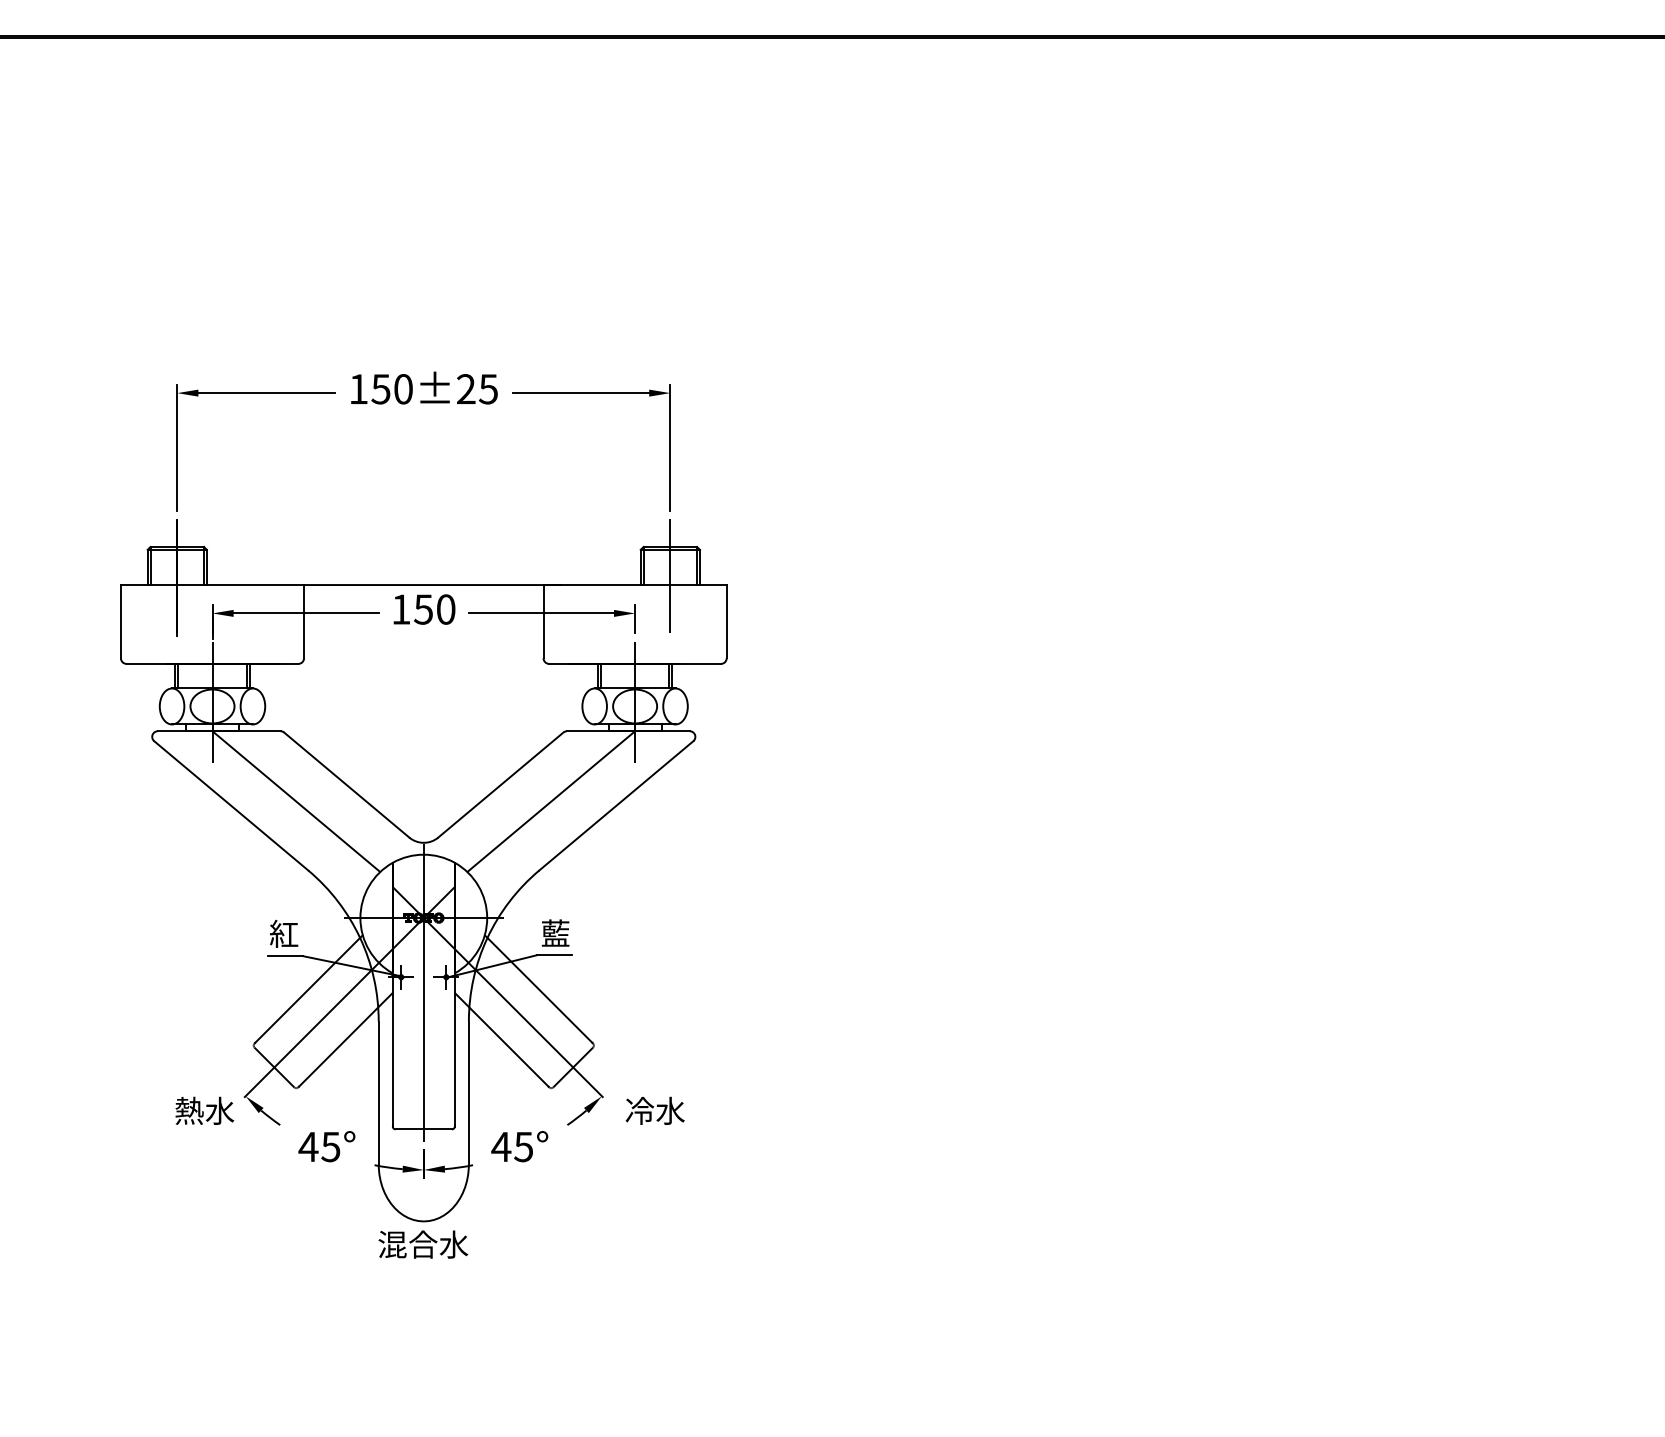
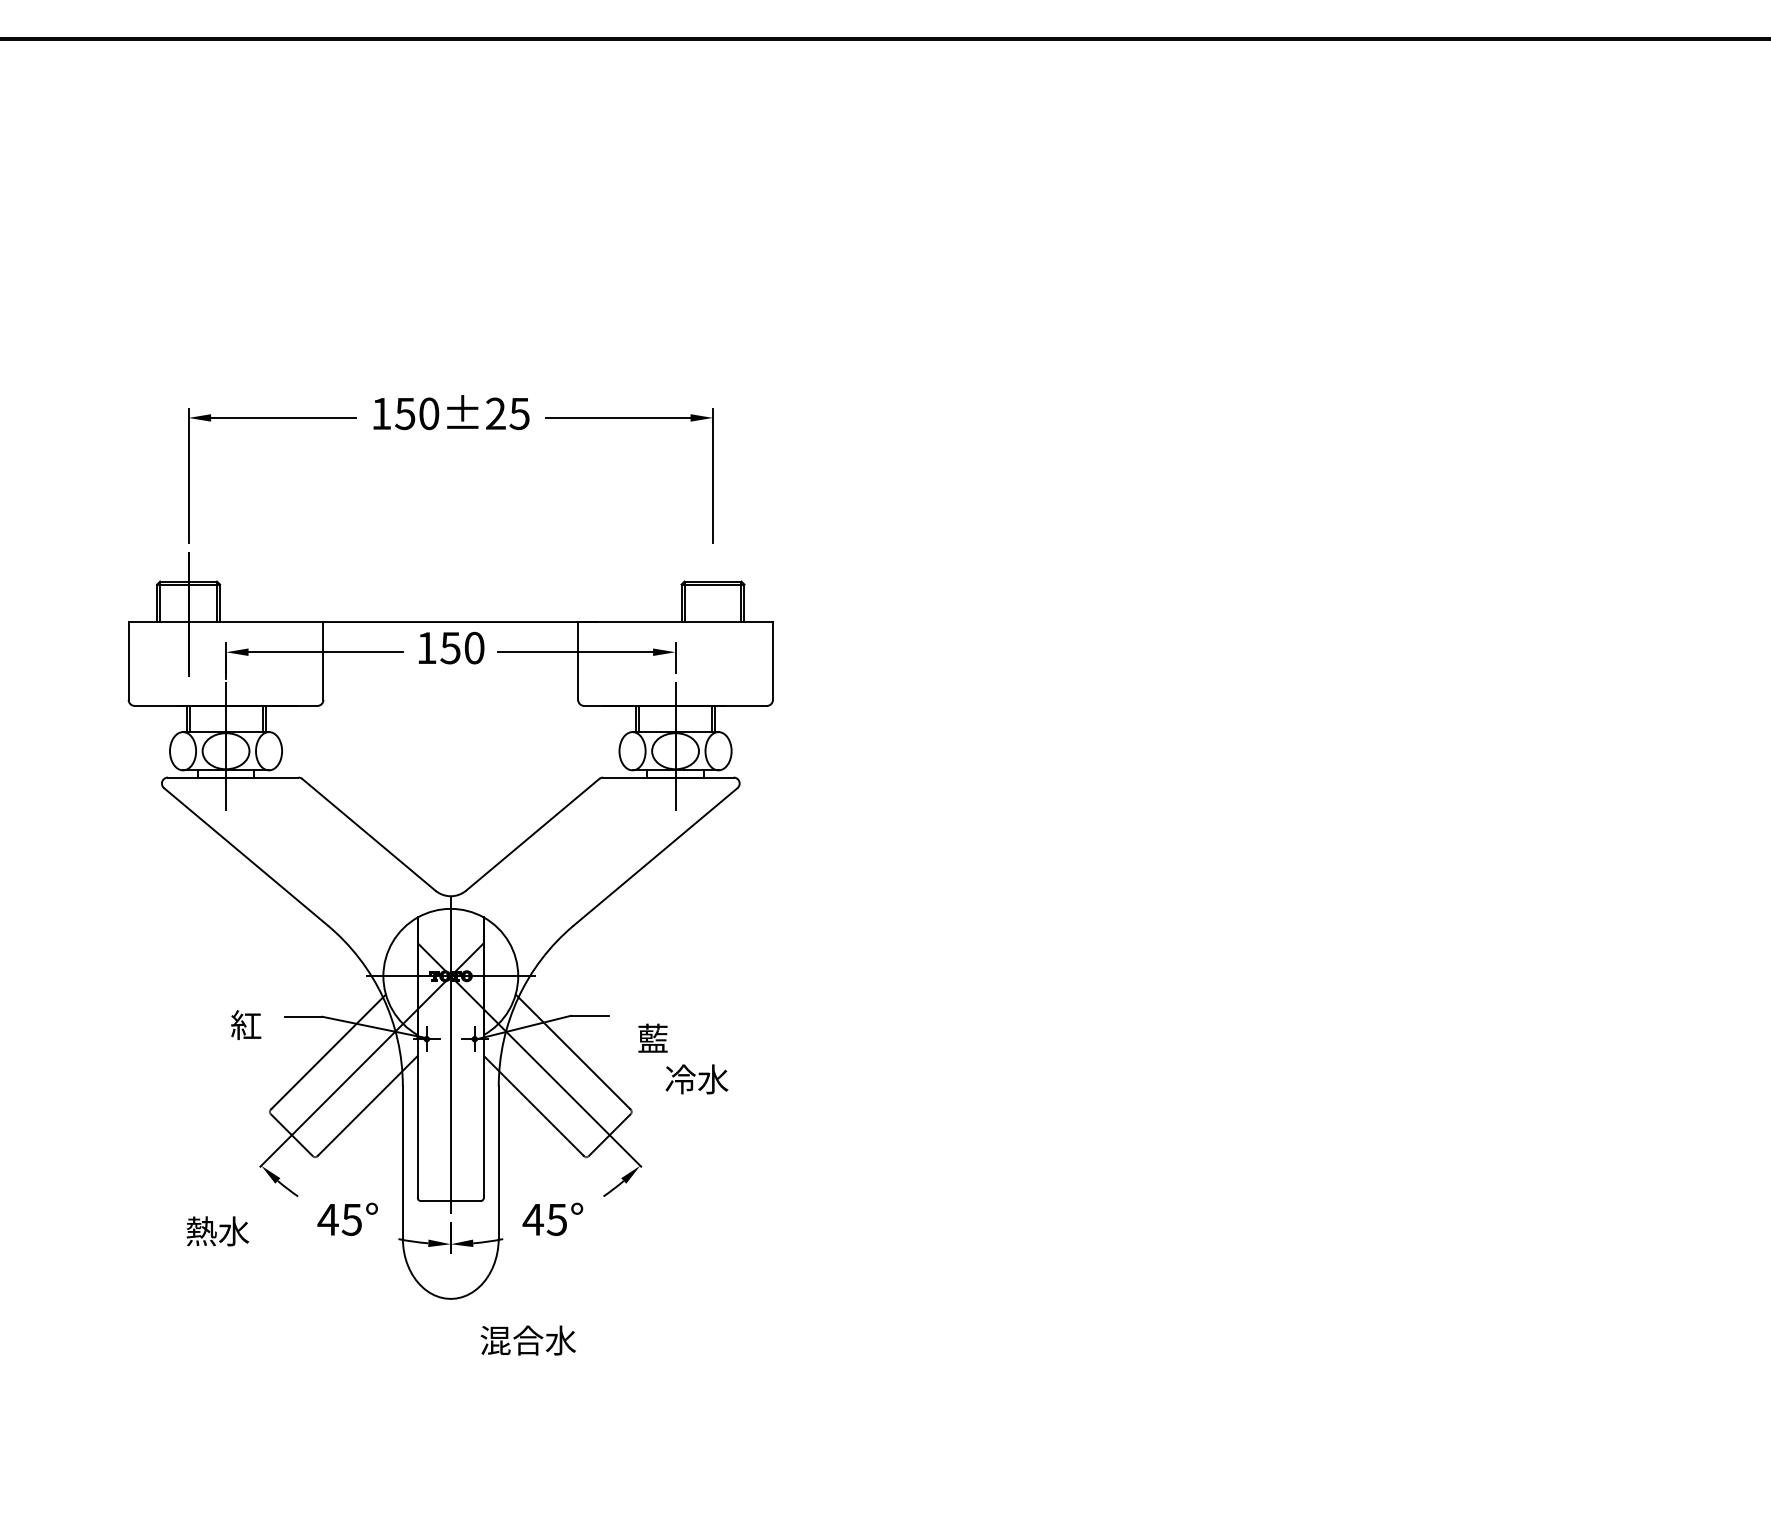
line: (670, 575) -> (713, 611), removed
line: (296, 801) -> (315, 852), removed
line: (551, 801) -> (586, 852), removed
text: (555, 932) -> (652, 1037), moved
text: (284, 933) -> (246, 1024), moved
text: (204, 1111) -> (217, 1231), moved
text: (654, 1111) -> (696, 1079), moved
text: (422, 1244) -> (527, 1340), moved

